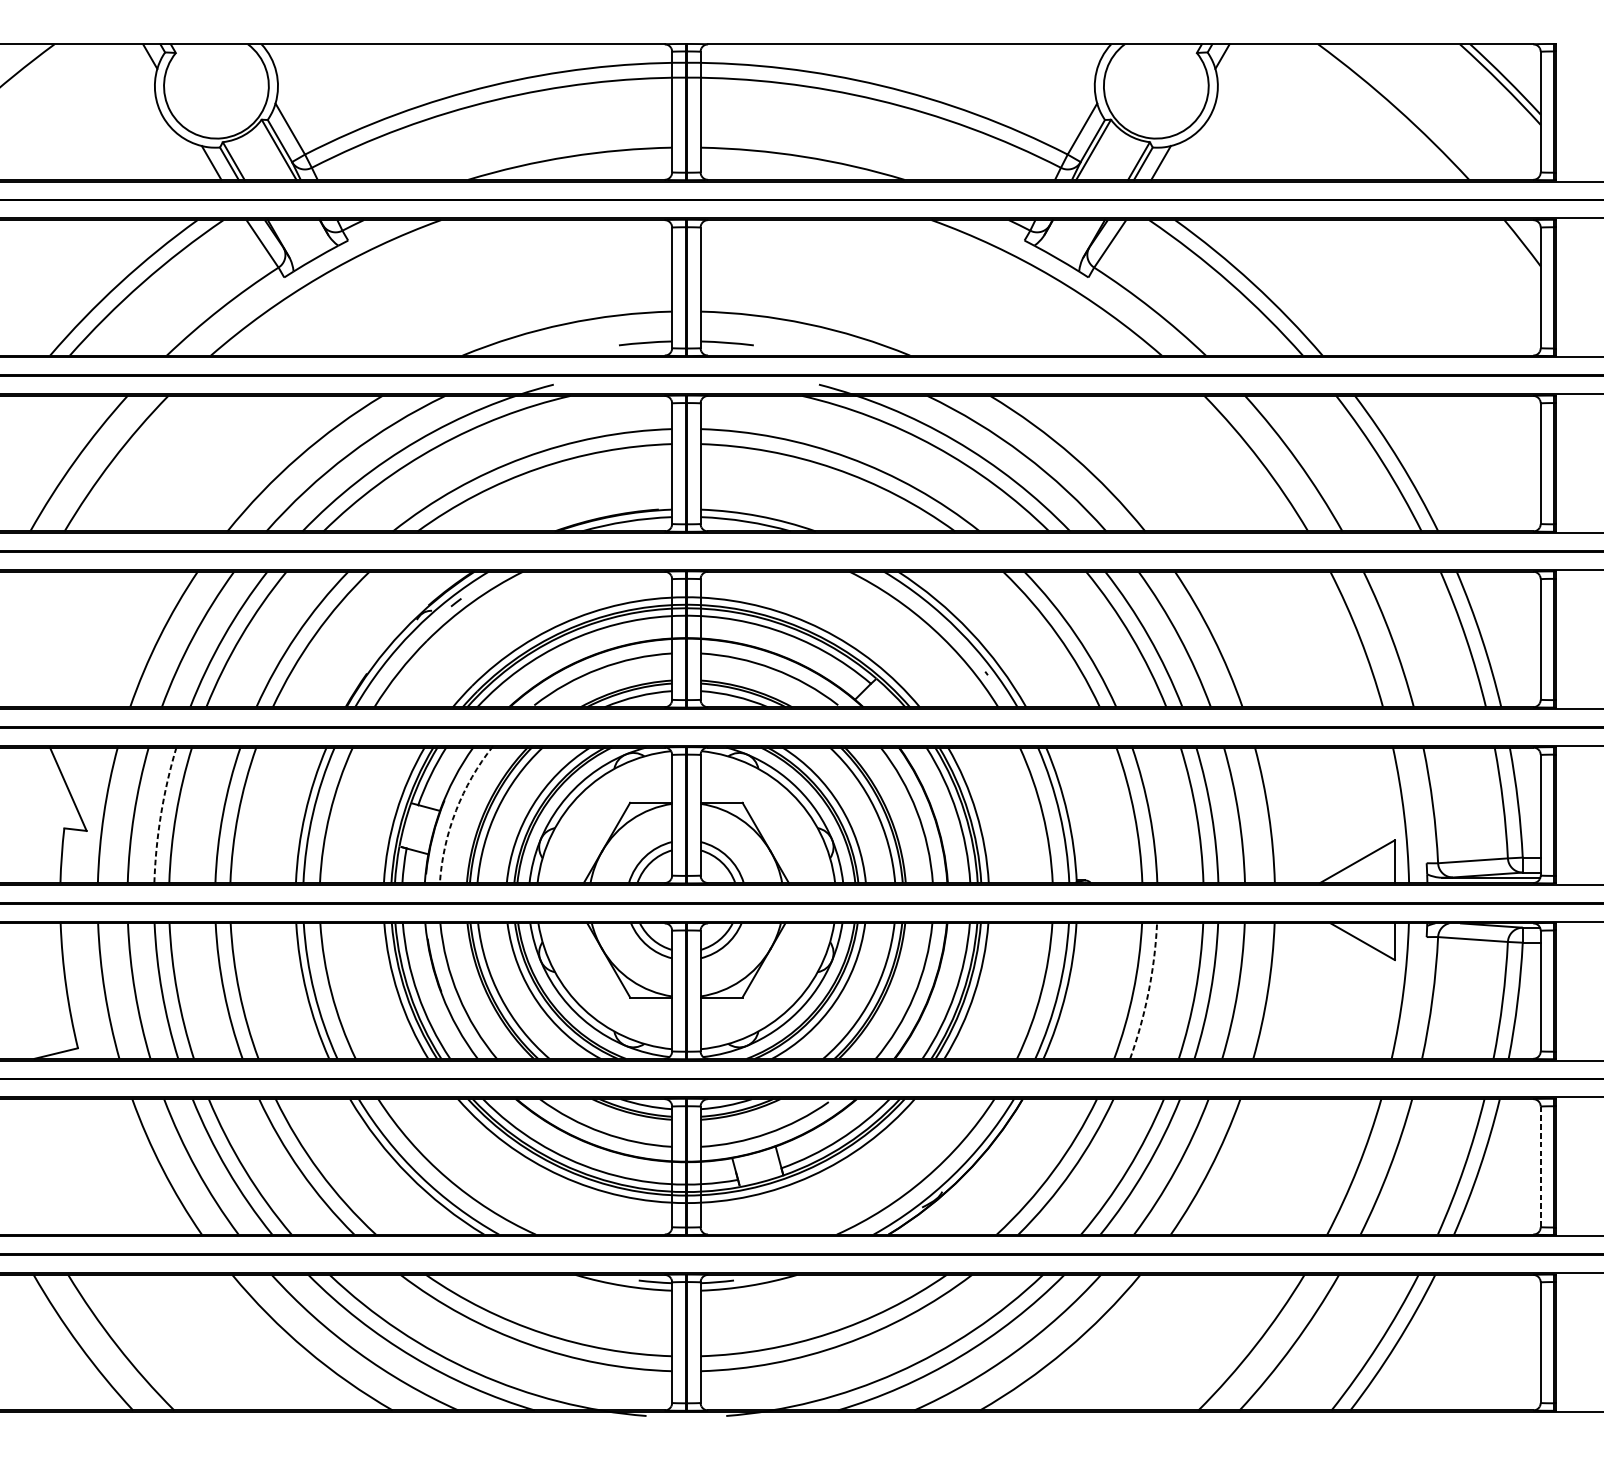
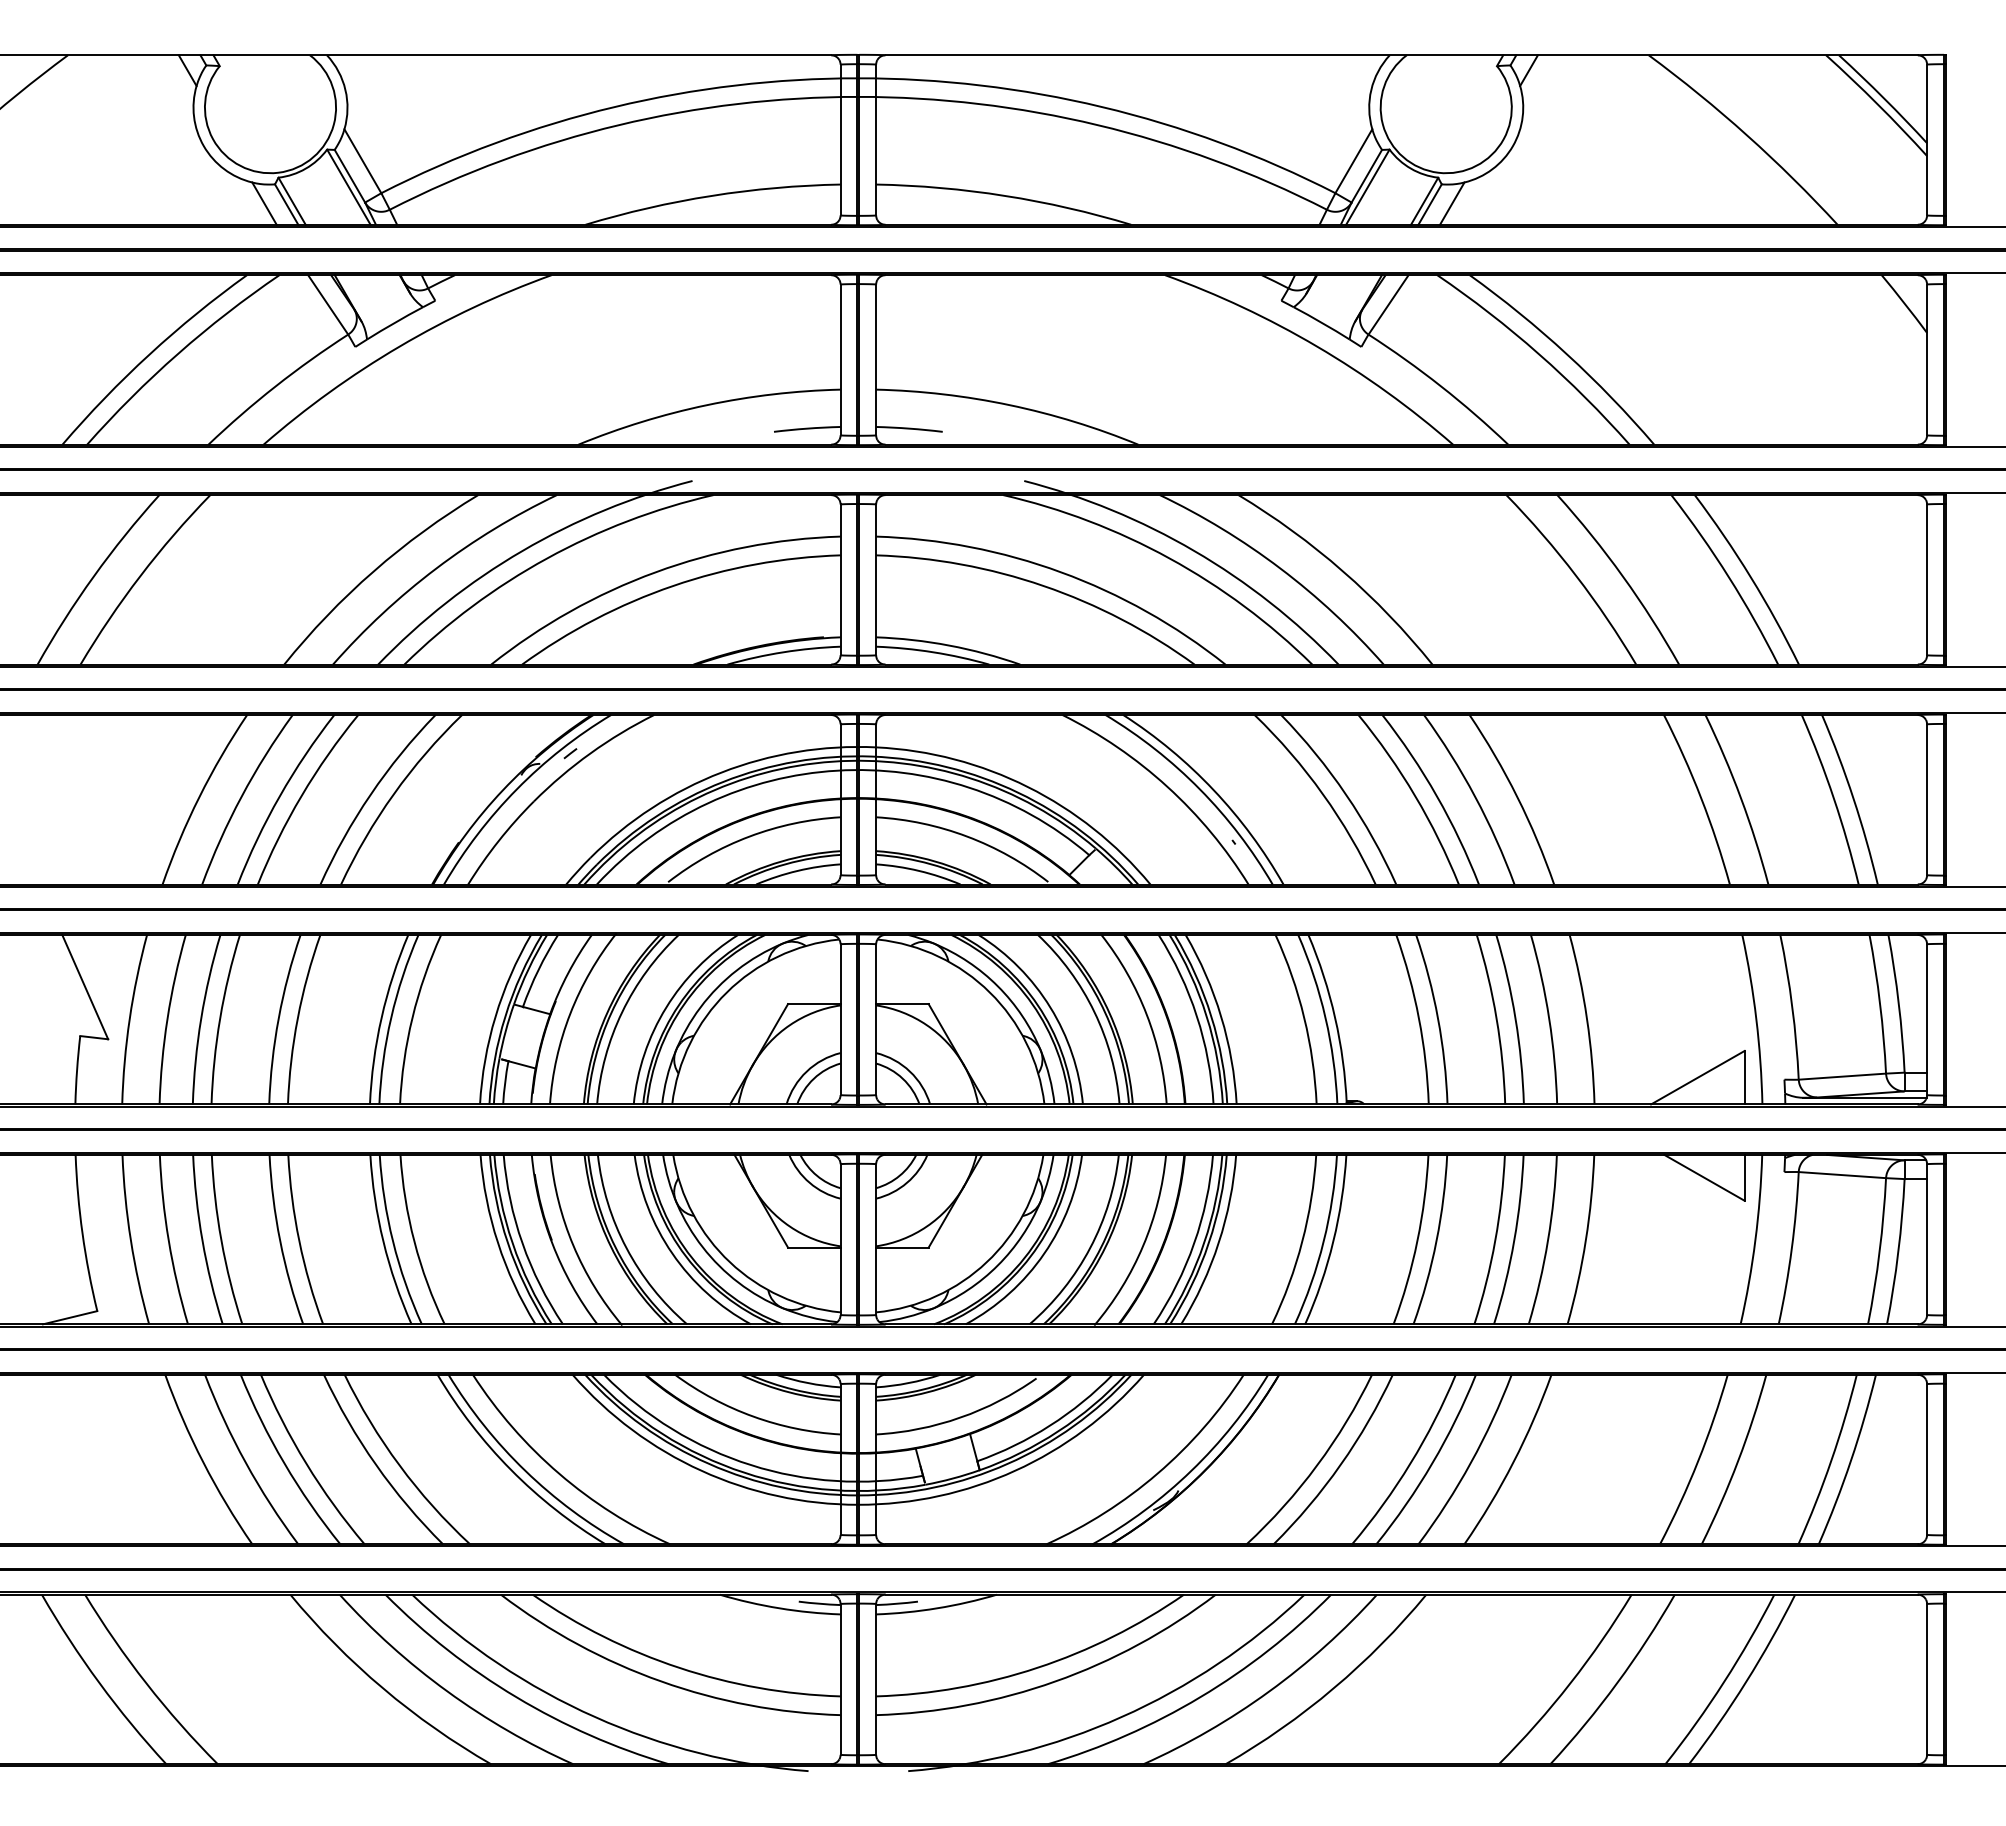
arc: (456, 810) -> (570, 1013), dashed -> solid
arc: (161, 814) -> (201, 1018), dashed -> solid
arc: (1148, 991) -> (1436, 1240), dashed -> solid
line: (1541, 1167) -> (1927, 1460), dashed -> solid

